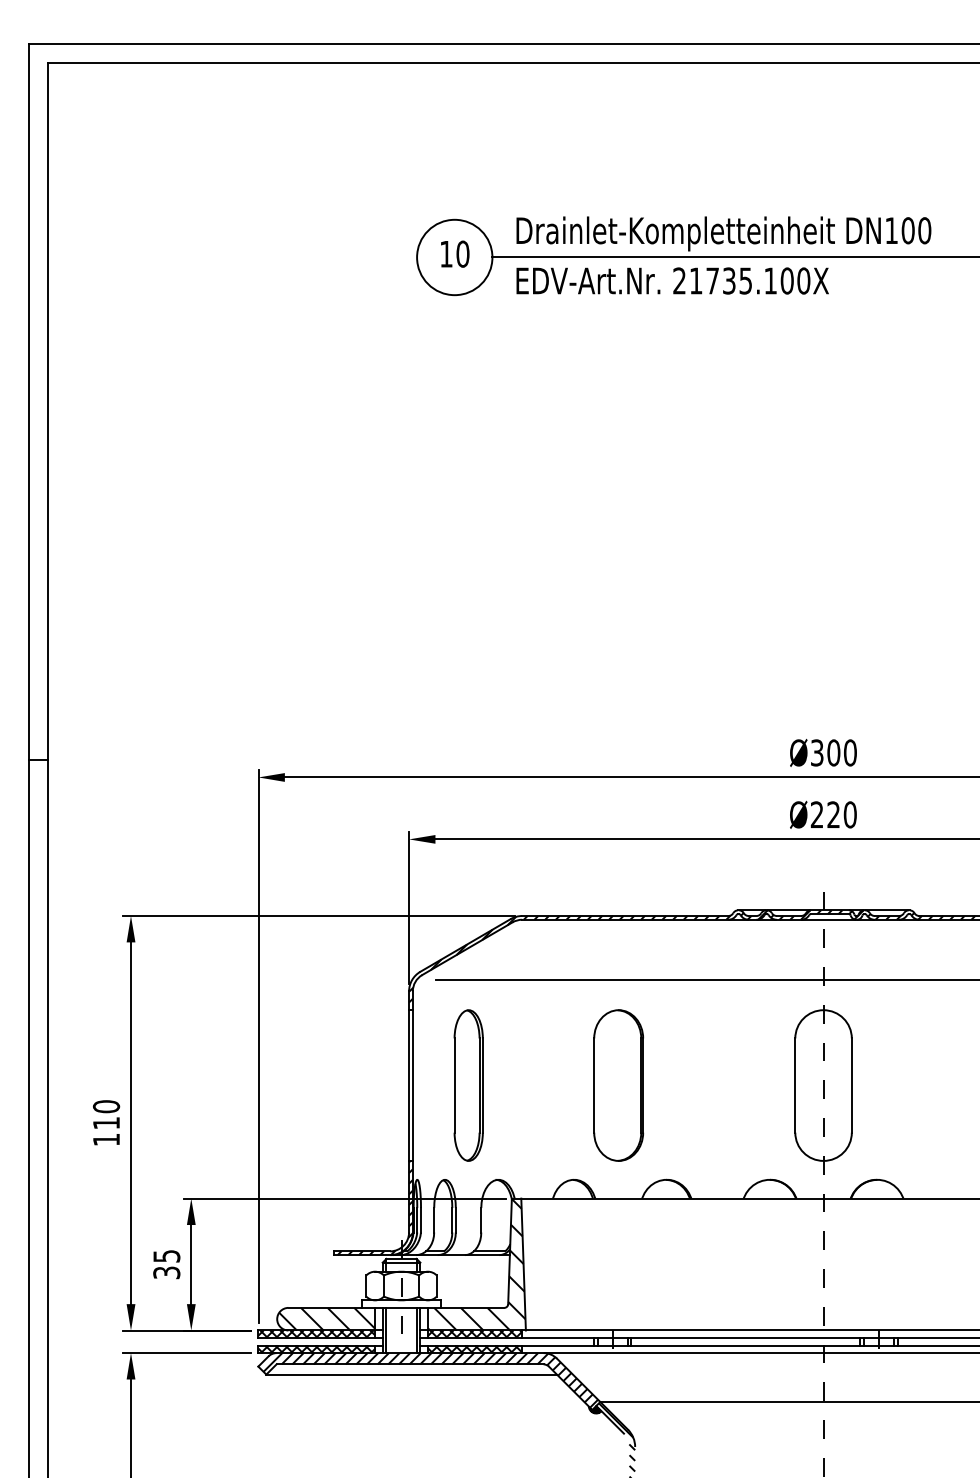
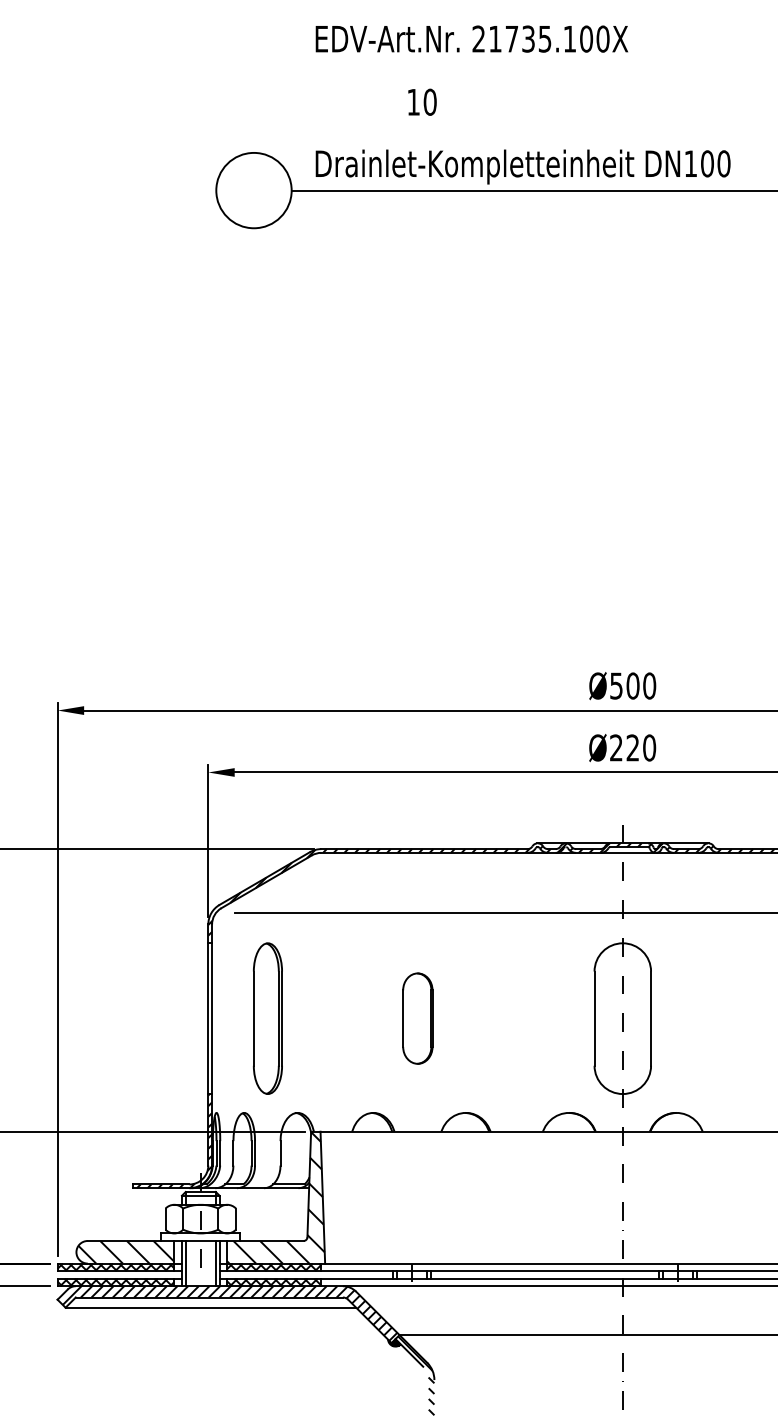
text: (455, 253) -> (422, 101), moved
text: (672, 280) -> (471, 38), moved
text: (817, 752) -> (616, 685), Ø300 -> Ø500
part: (618, 1085) -> (417, 1018), size x0.6

